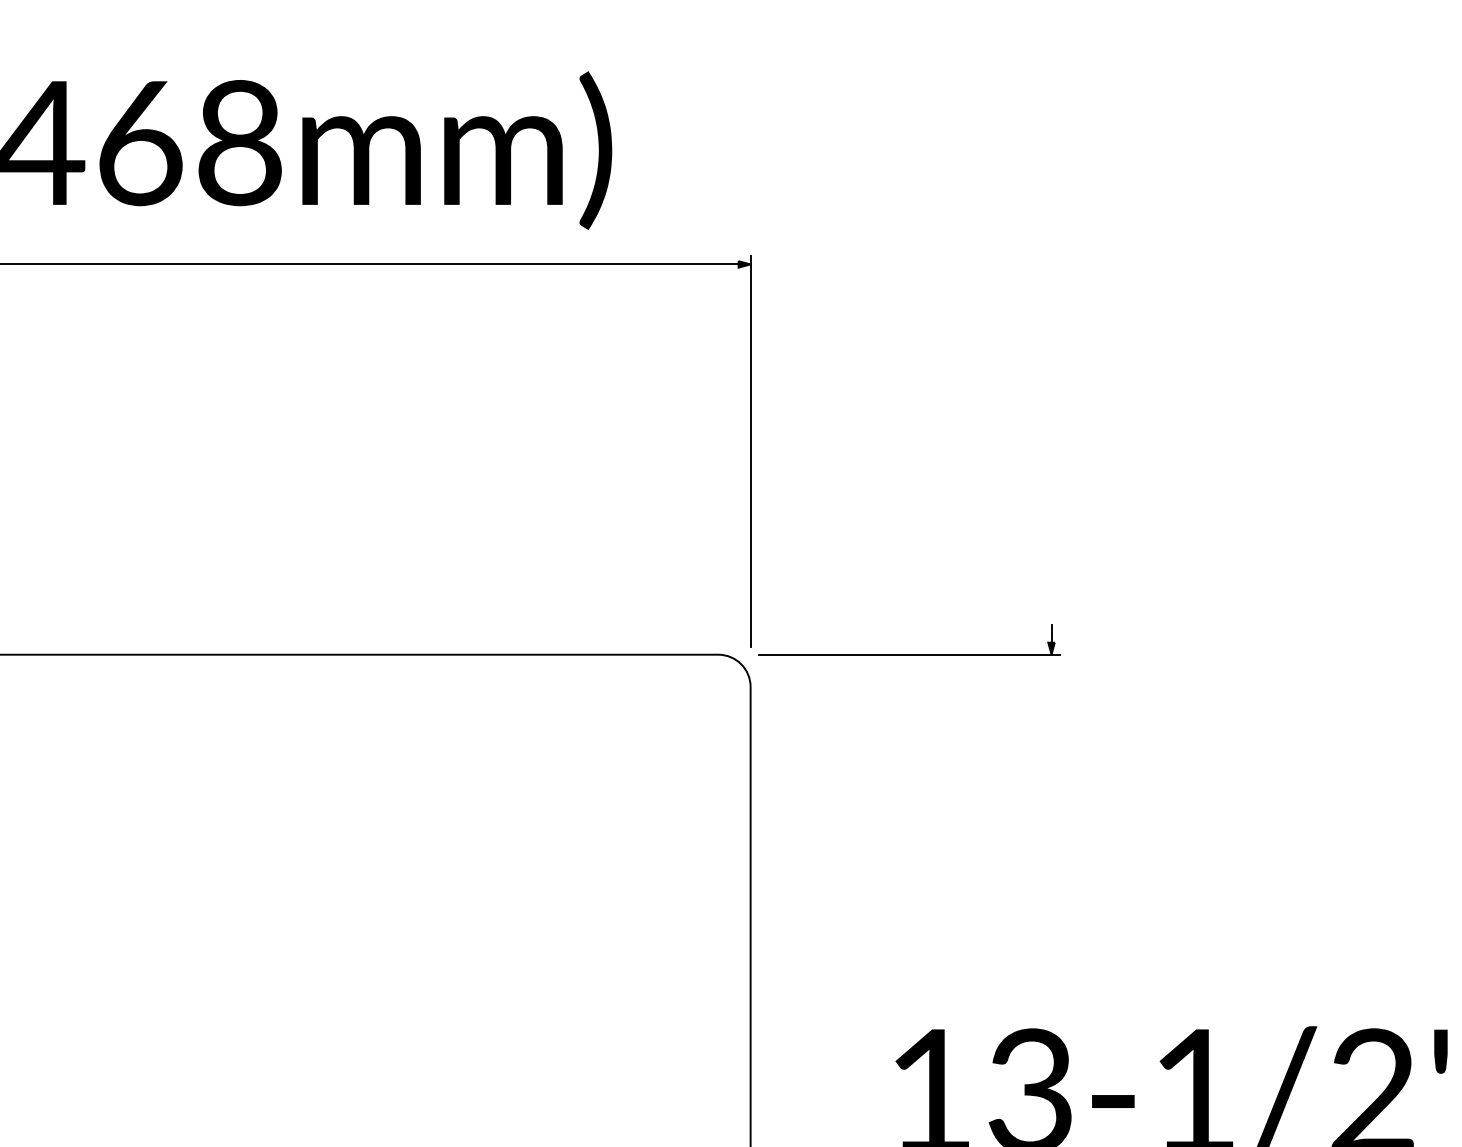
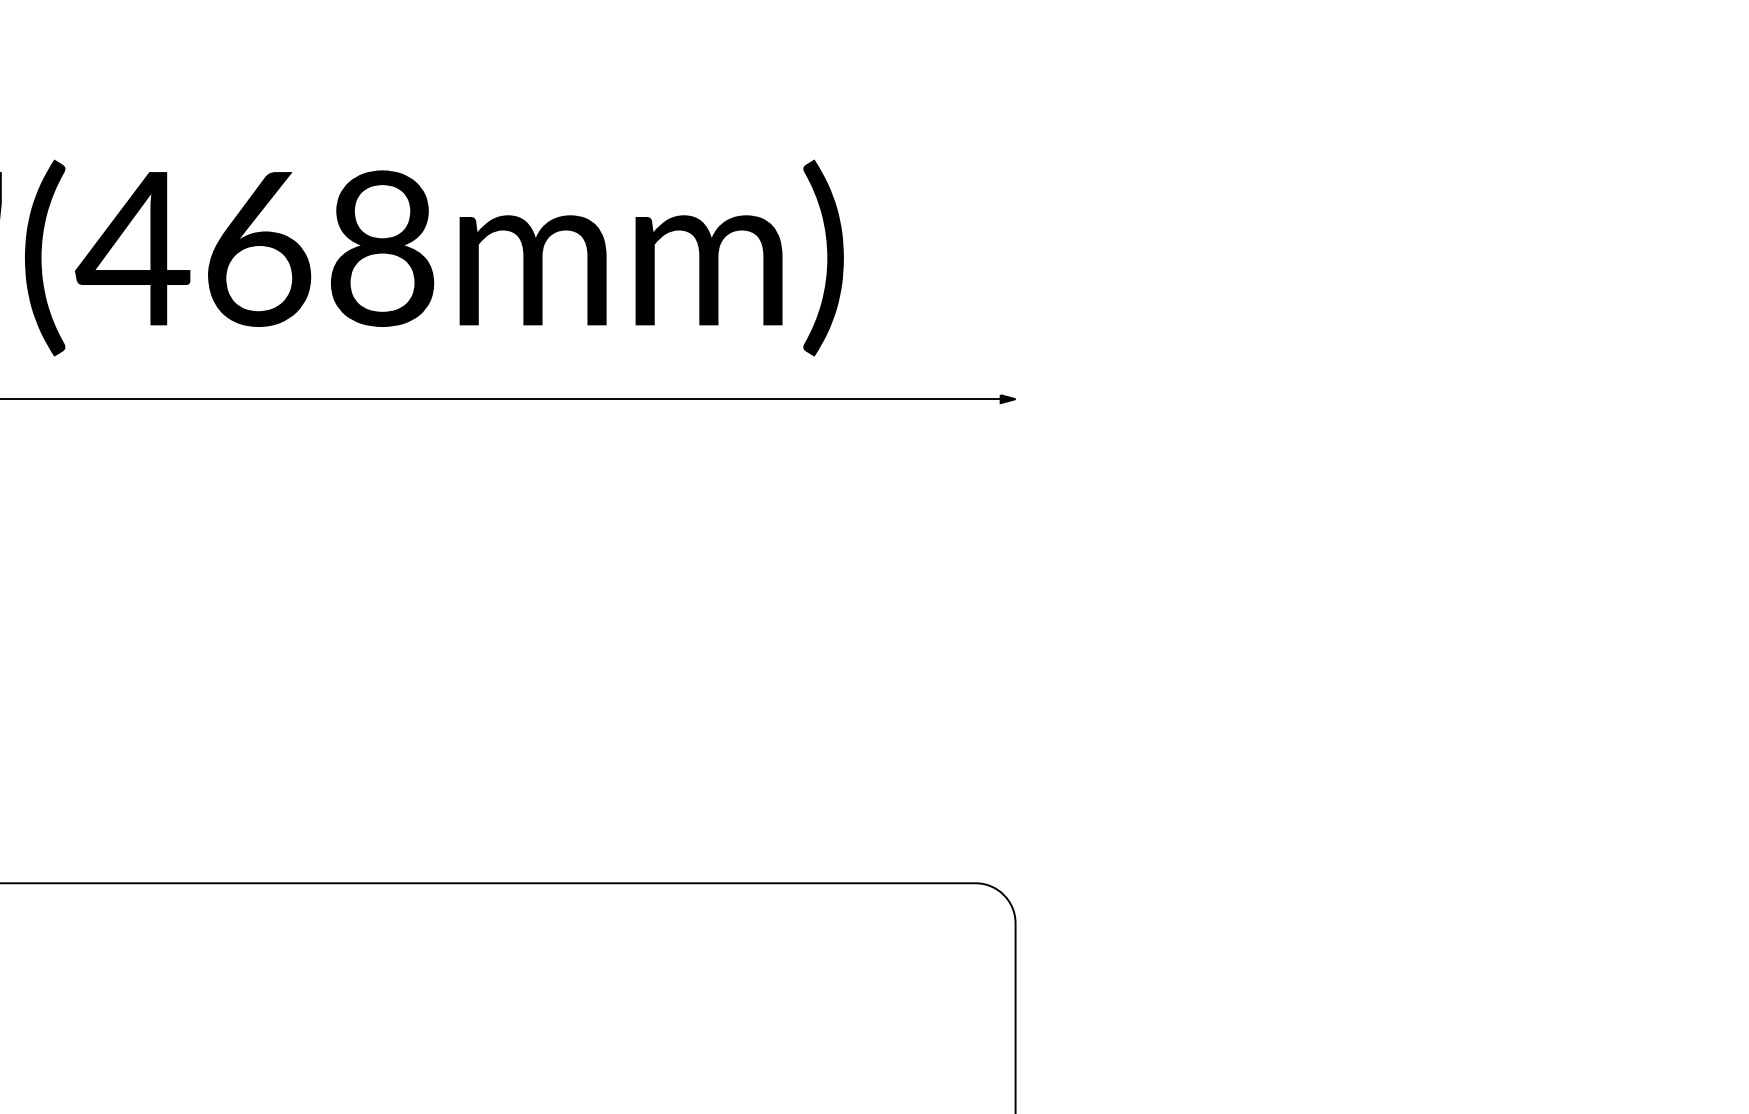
line: (750, 451) -> (1015, 631), removed
part: (909, 654) -> (1212, 883), removed

